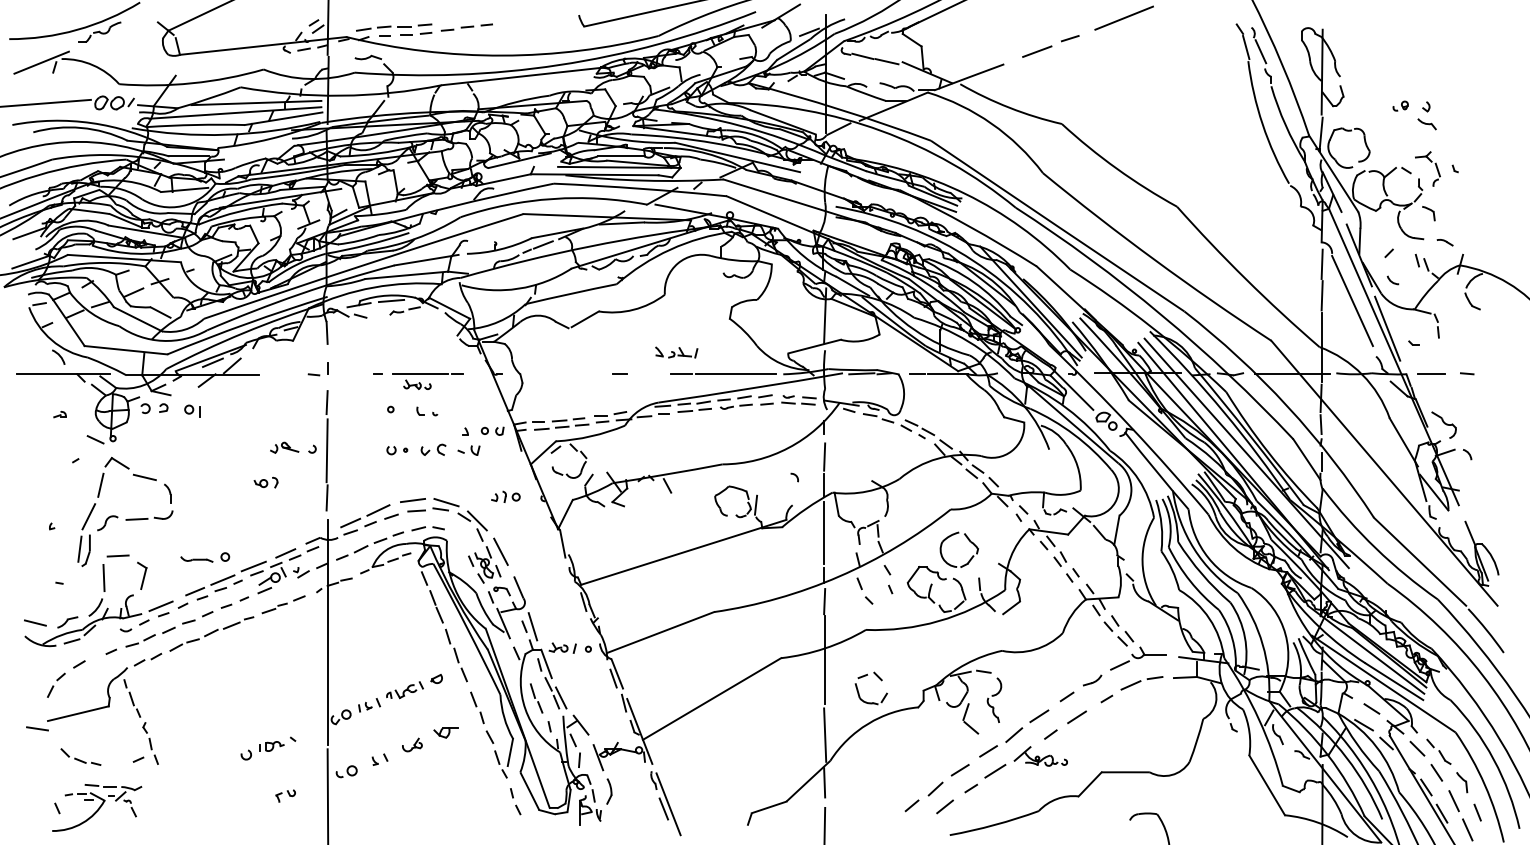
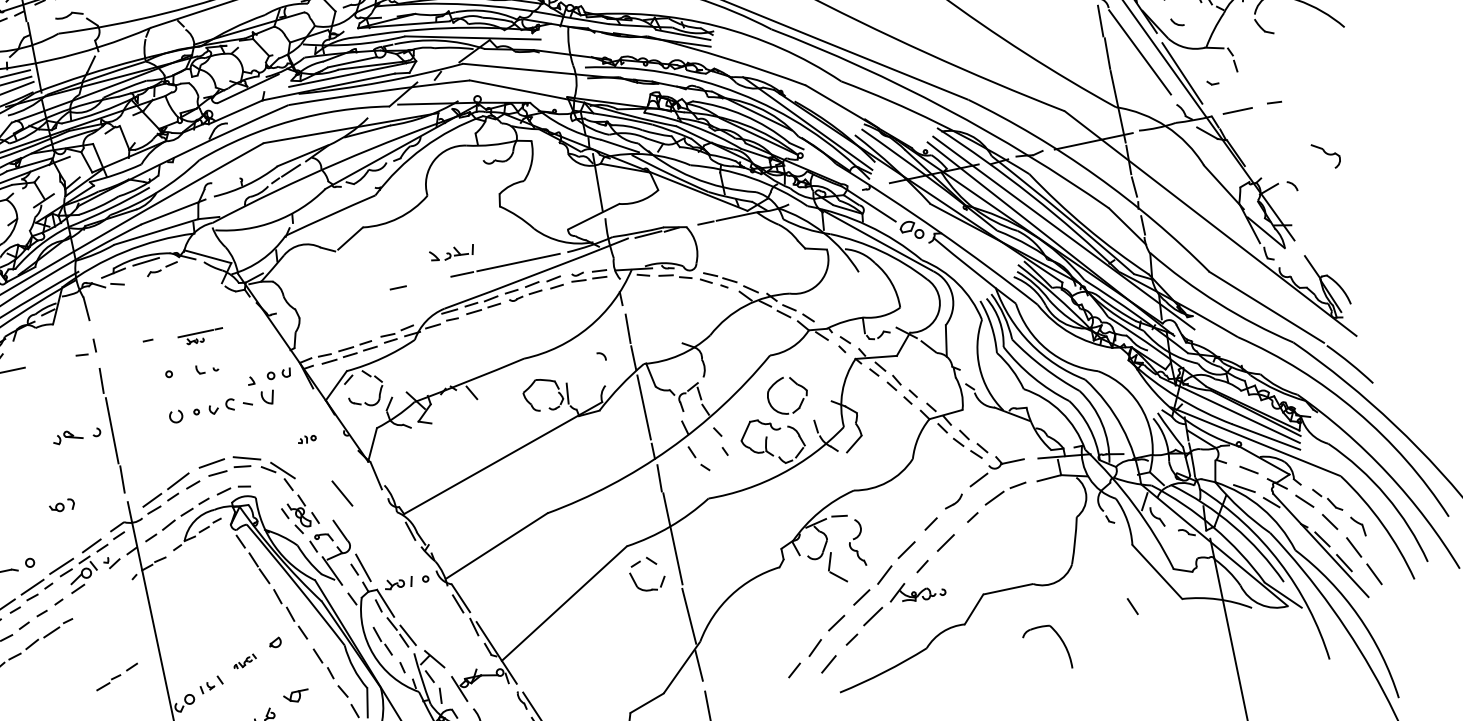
part: (427, 381) -> (200, 337), size x0.6
part: (1443, 424) -> (1325, 155), moved
part: (397, 450) -> (184, 415), size x1.4
part: (468, 450) -> (258, 399), size x1.4
part: (265, 482) -> (61, 505), moved
part: (505, 496) -> (306, 439), size x0.6
line: (500, 551) -> (341, 493), moved
part: (283, 604) -> (116, 676), moved
part: (404, 690) -> (244, 661), size x0.6
part: (859, 692) -> (635, 581), moved
line: (1477, 812) -> (1132, 606), moved

